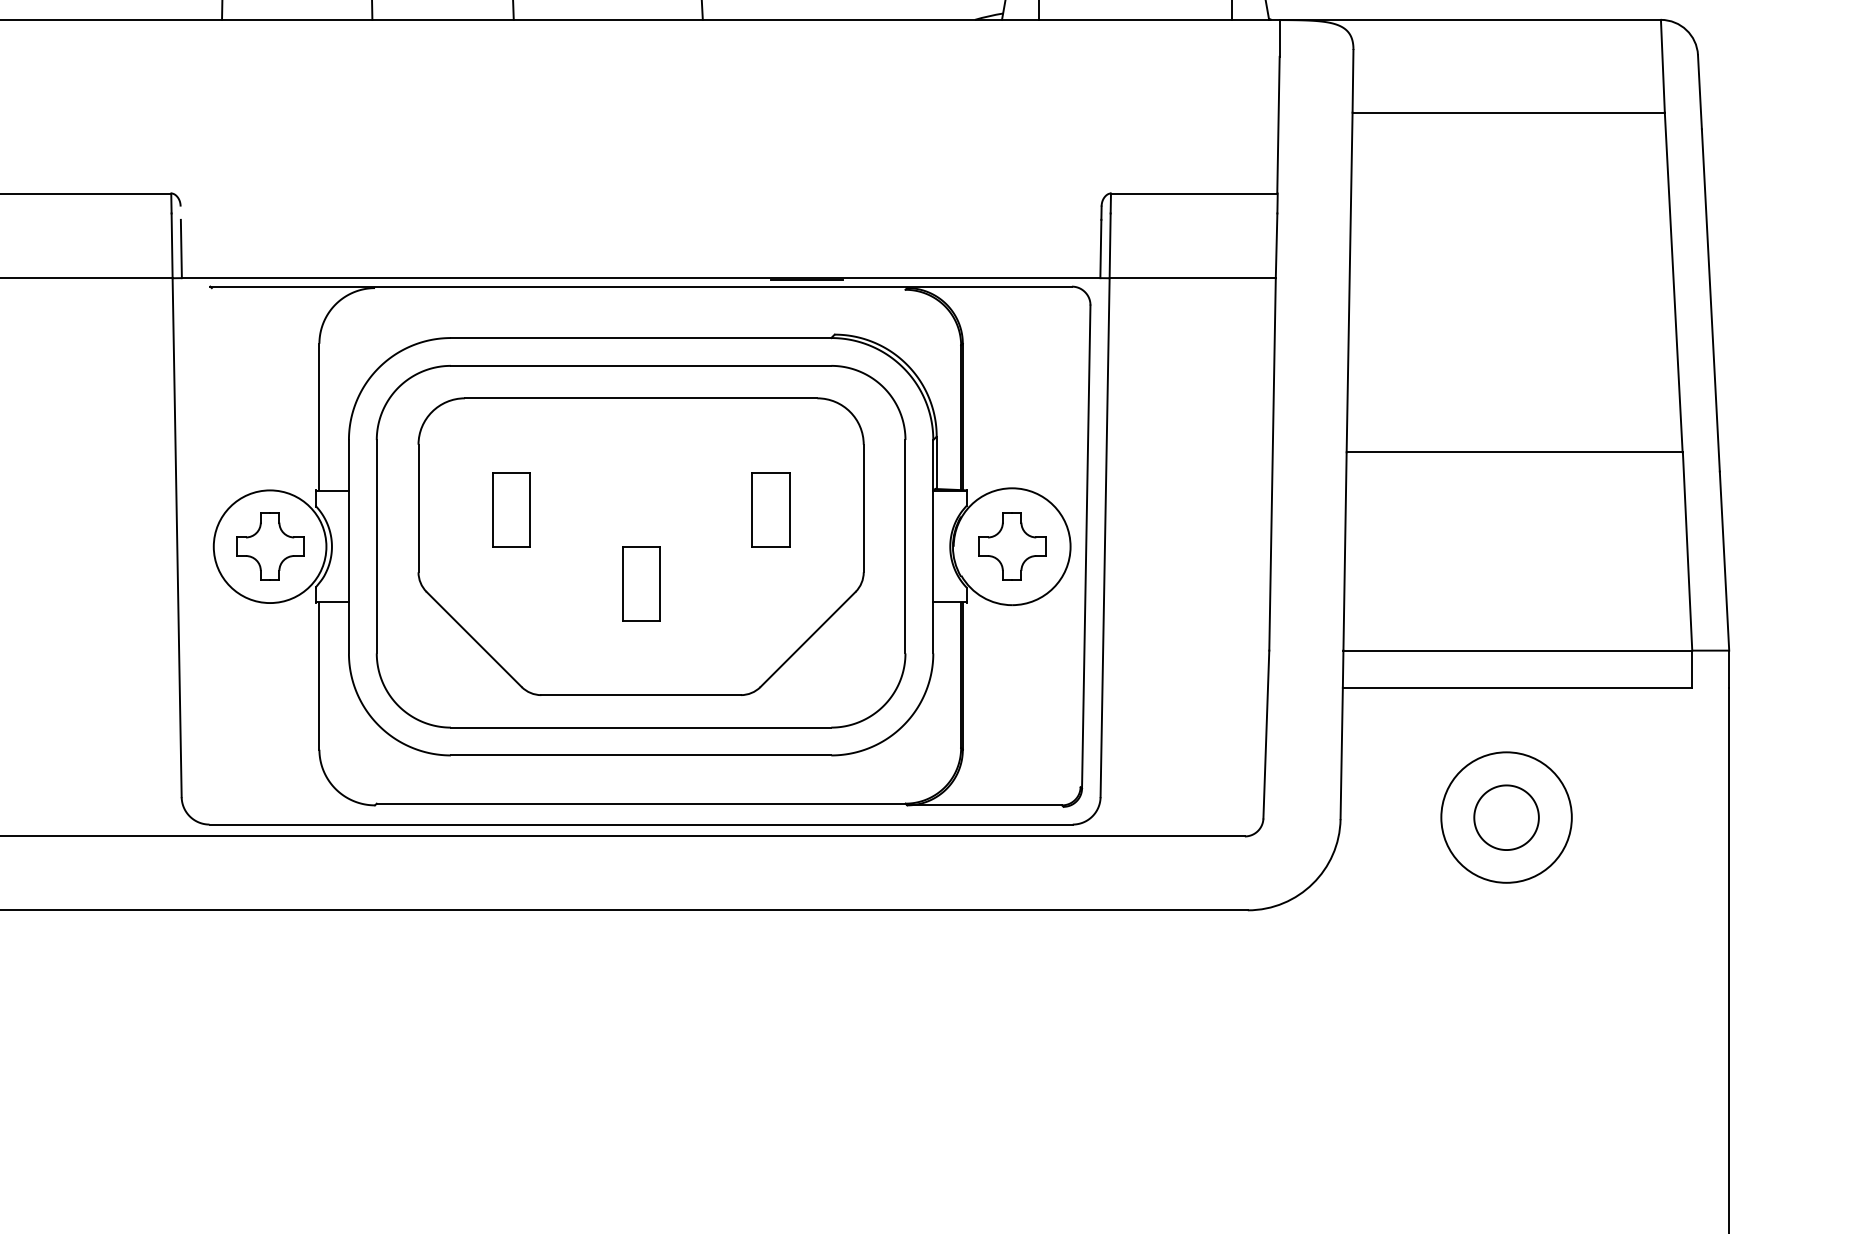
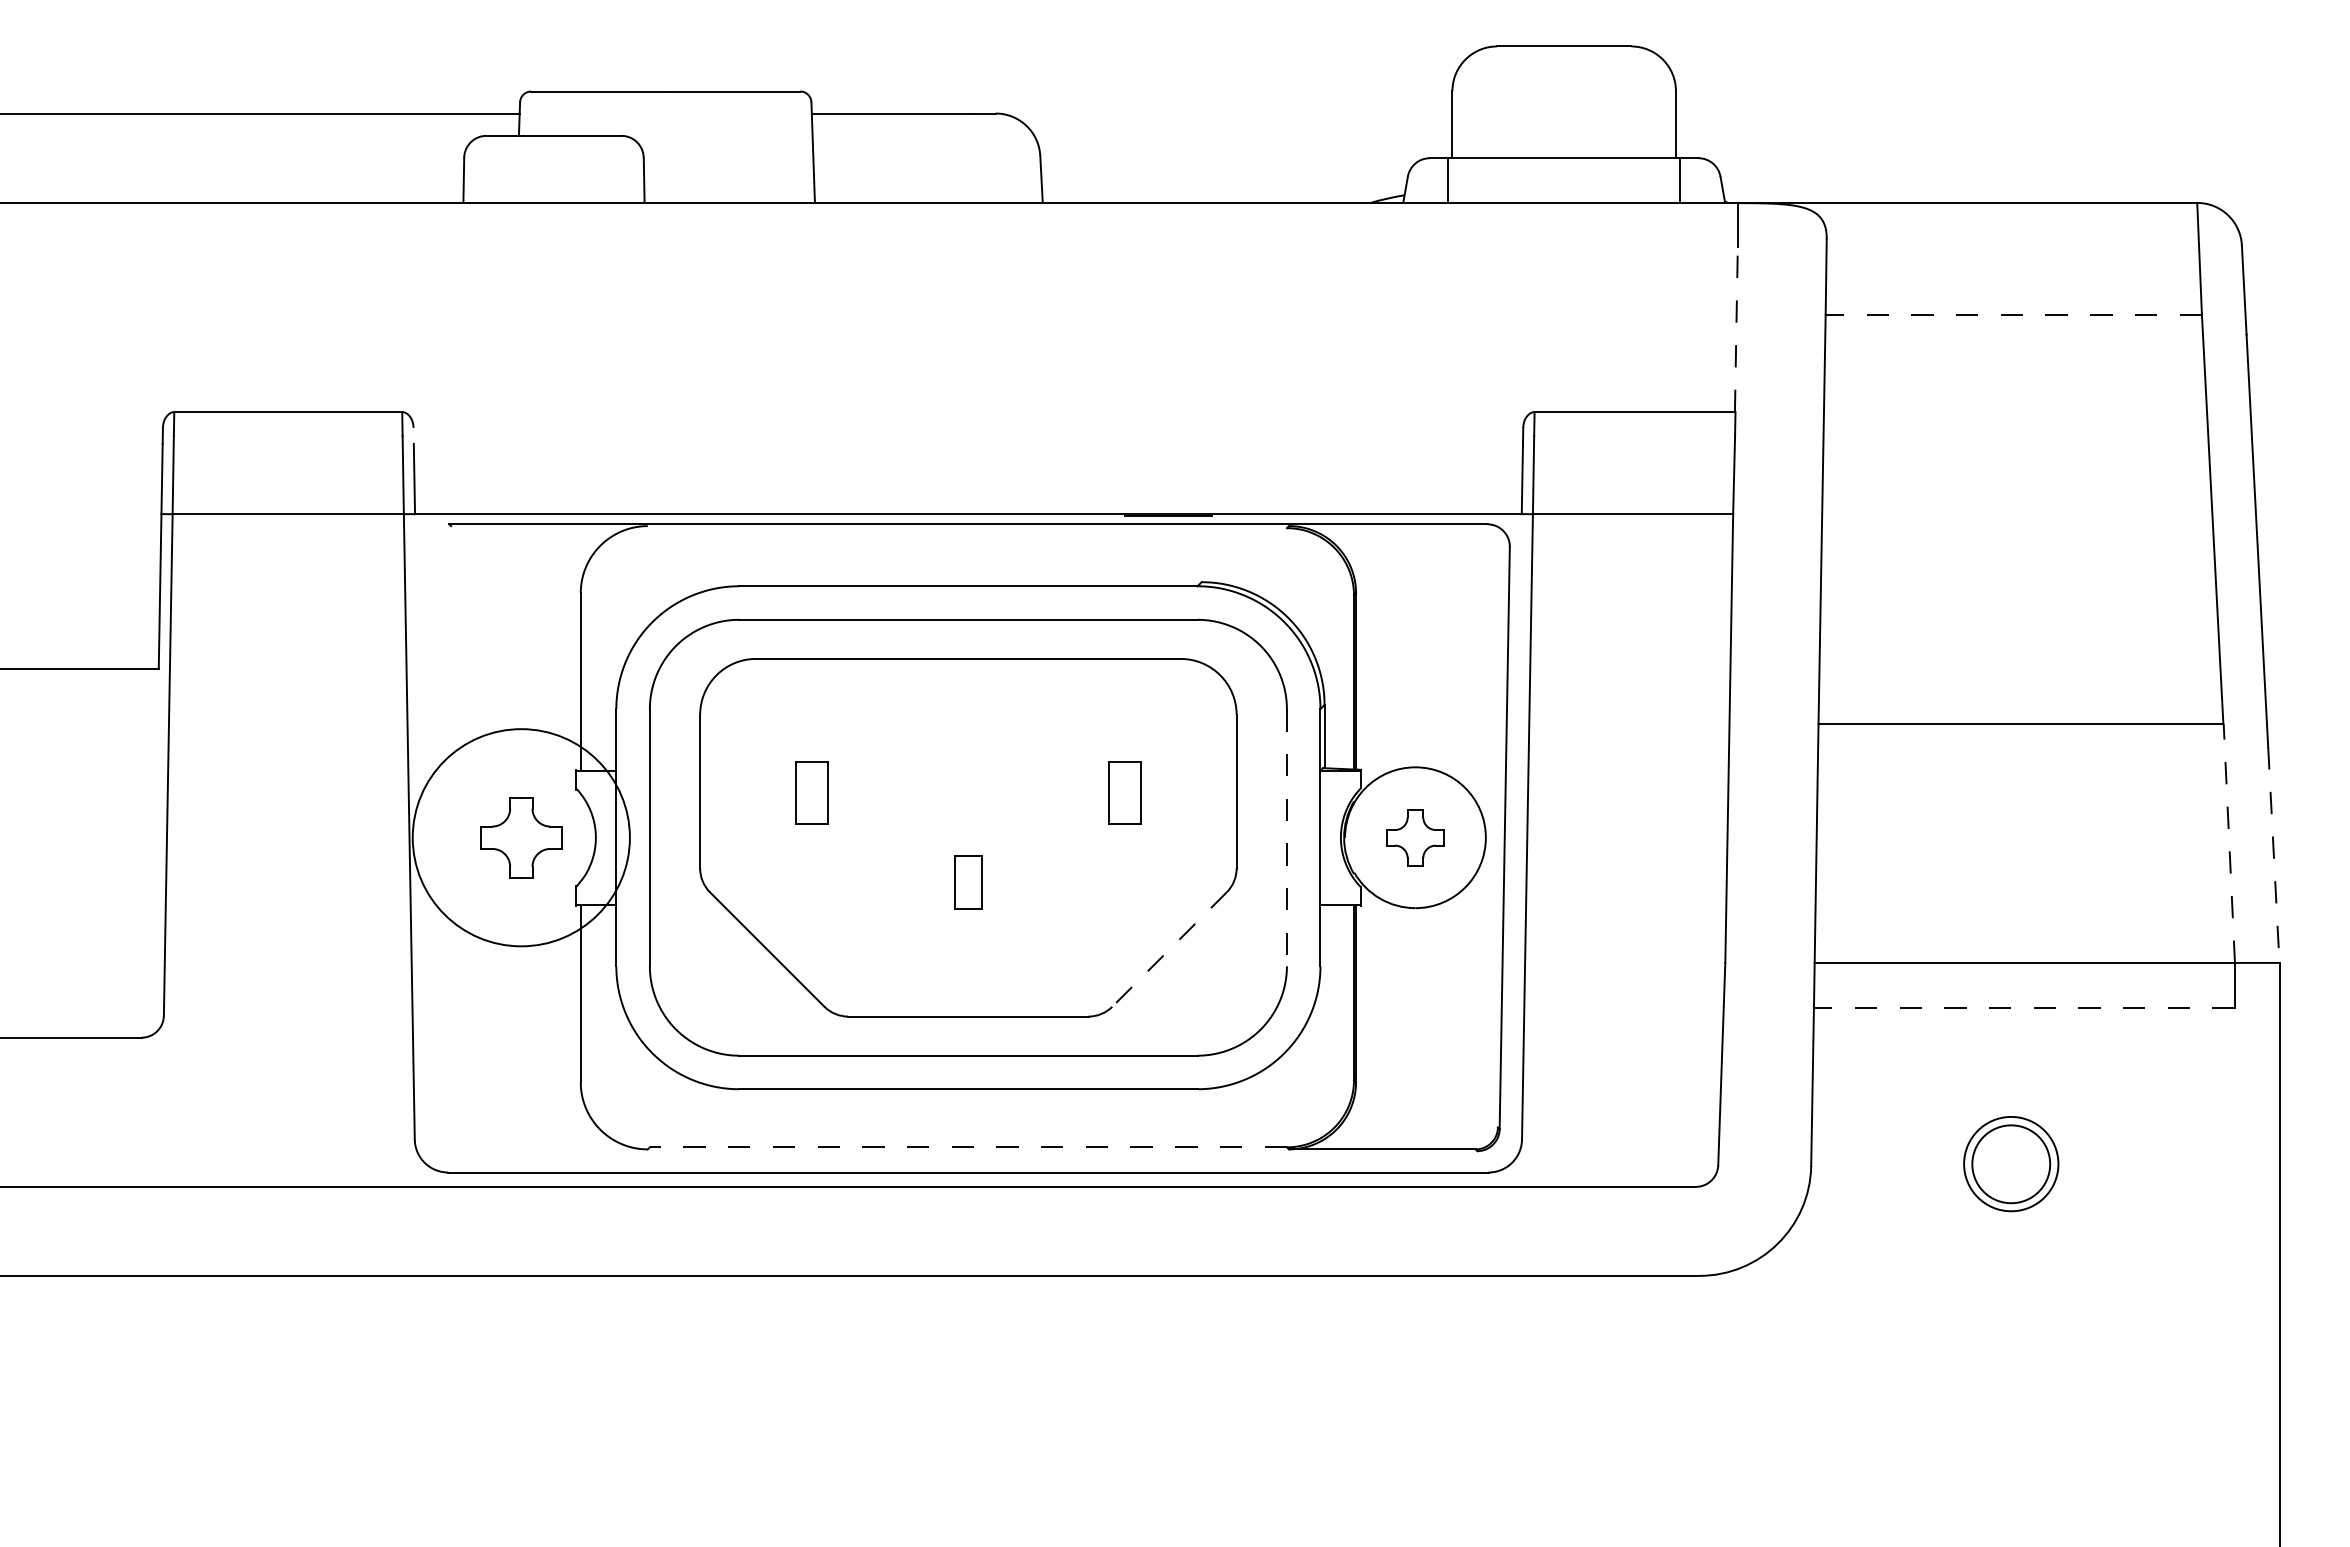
line: (1508, 112) -> (2013, 314), solid -> dashed
line: (1278, 124) -> (1736, 329), solid -> dashed
part: (510, 509) -> (811, 792), size x0.7
part: (770, 509) -> (1124, 792), size x0.7
circle: (270, 546) -> (521, 837), size x1.6
line: (905, 546) -> (1286, 837), solid -> dashed
part: (1012, 546) -> (1415, 837), size x0.7
line: (1687, 551) -> (2229, 843), solid -> dashed
line: (1724, 561) -> (2273, 855), solid -> dashed
part: (641, 583) -> (968, 882), size x0.6
line: (808, 639) -> (1169, 949), solid -> dashed
line: (1516, 687) -> (2023, 1007), solid -> dashed
line: (641, 803) -> (968, 1147), solid -> dashed
circle: (1505, 817) -> (2010, 1163), size x0.6

